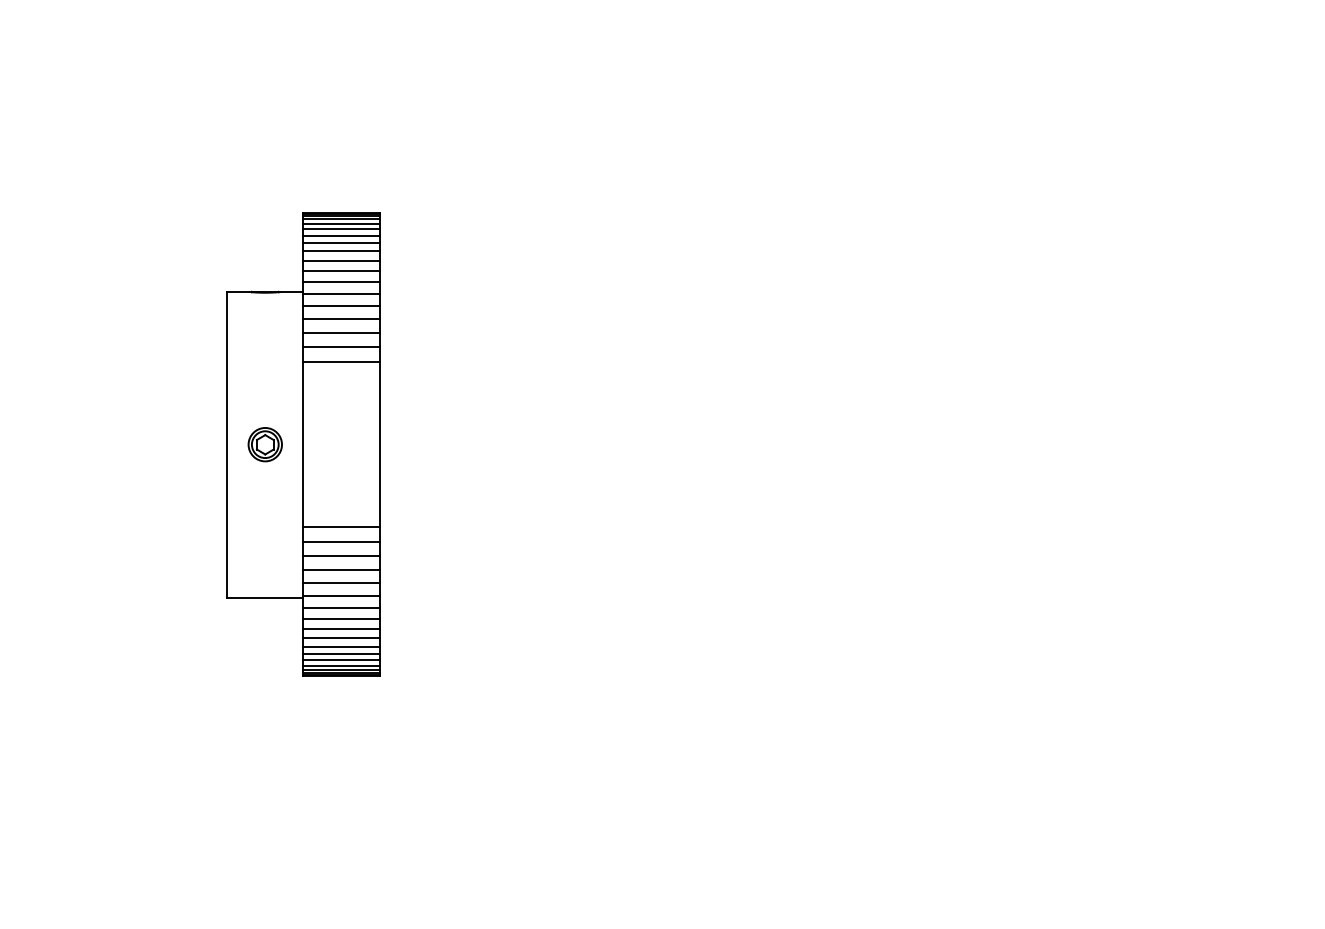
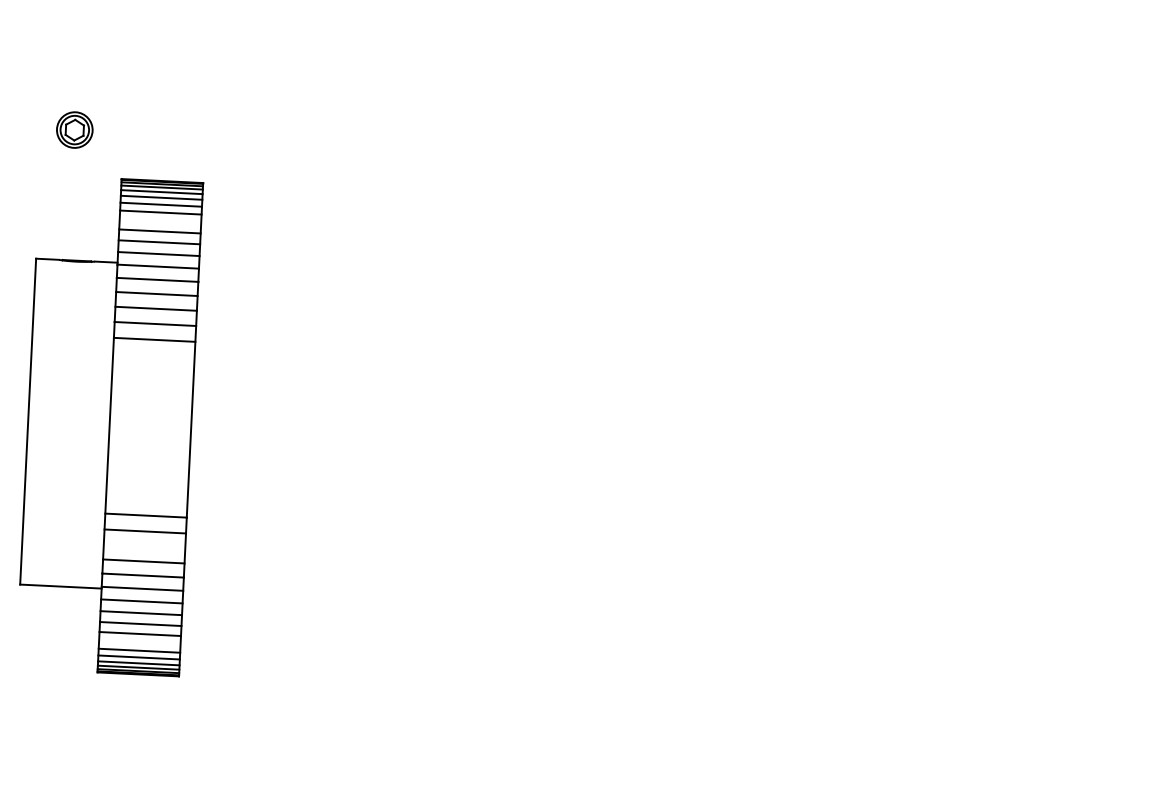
line: (341, 251) -> (160, 221), removed
part: (264, 444) -> (73, 129), moved
line: (341, 556) -> (144, 546), removed
line: (341, 646) -> (139, 642), removed

